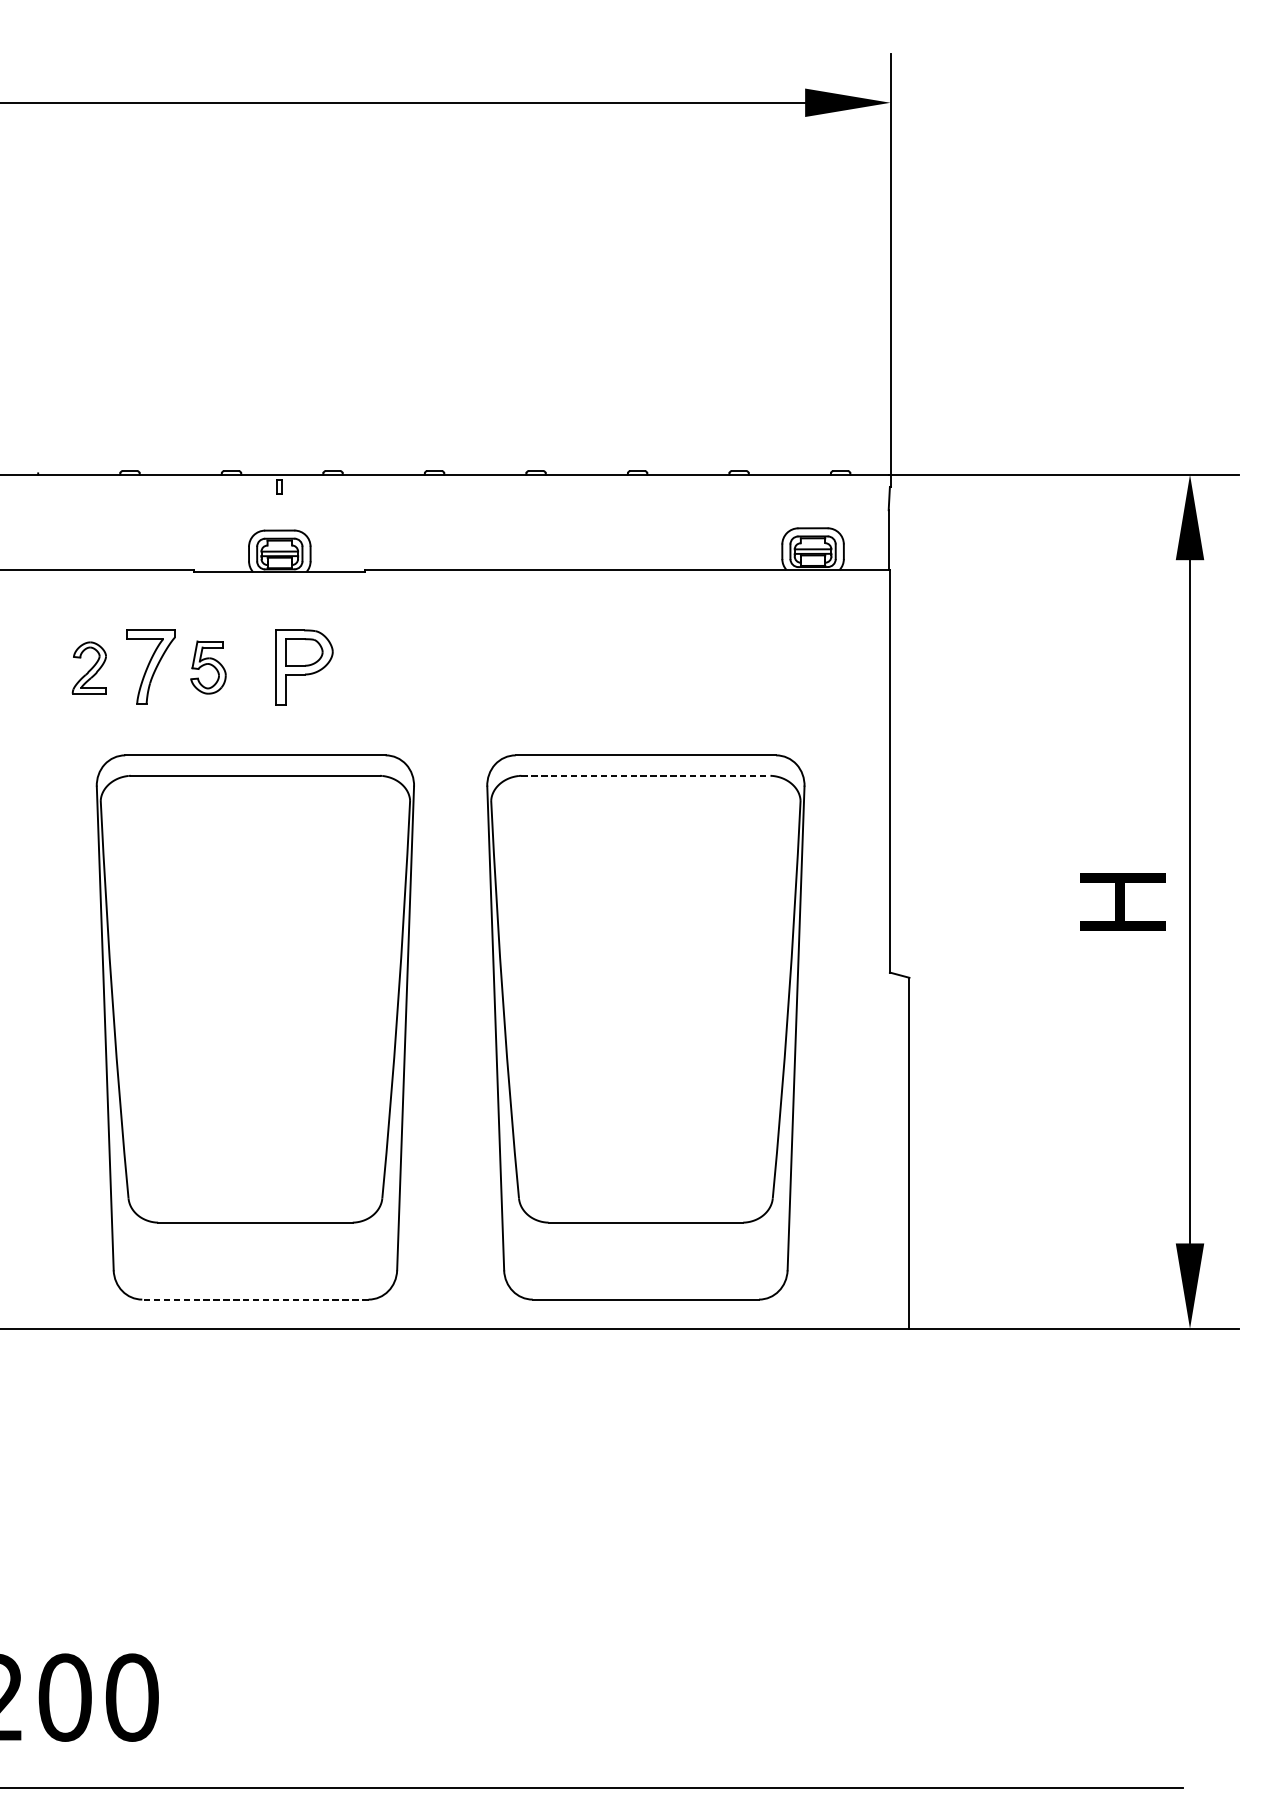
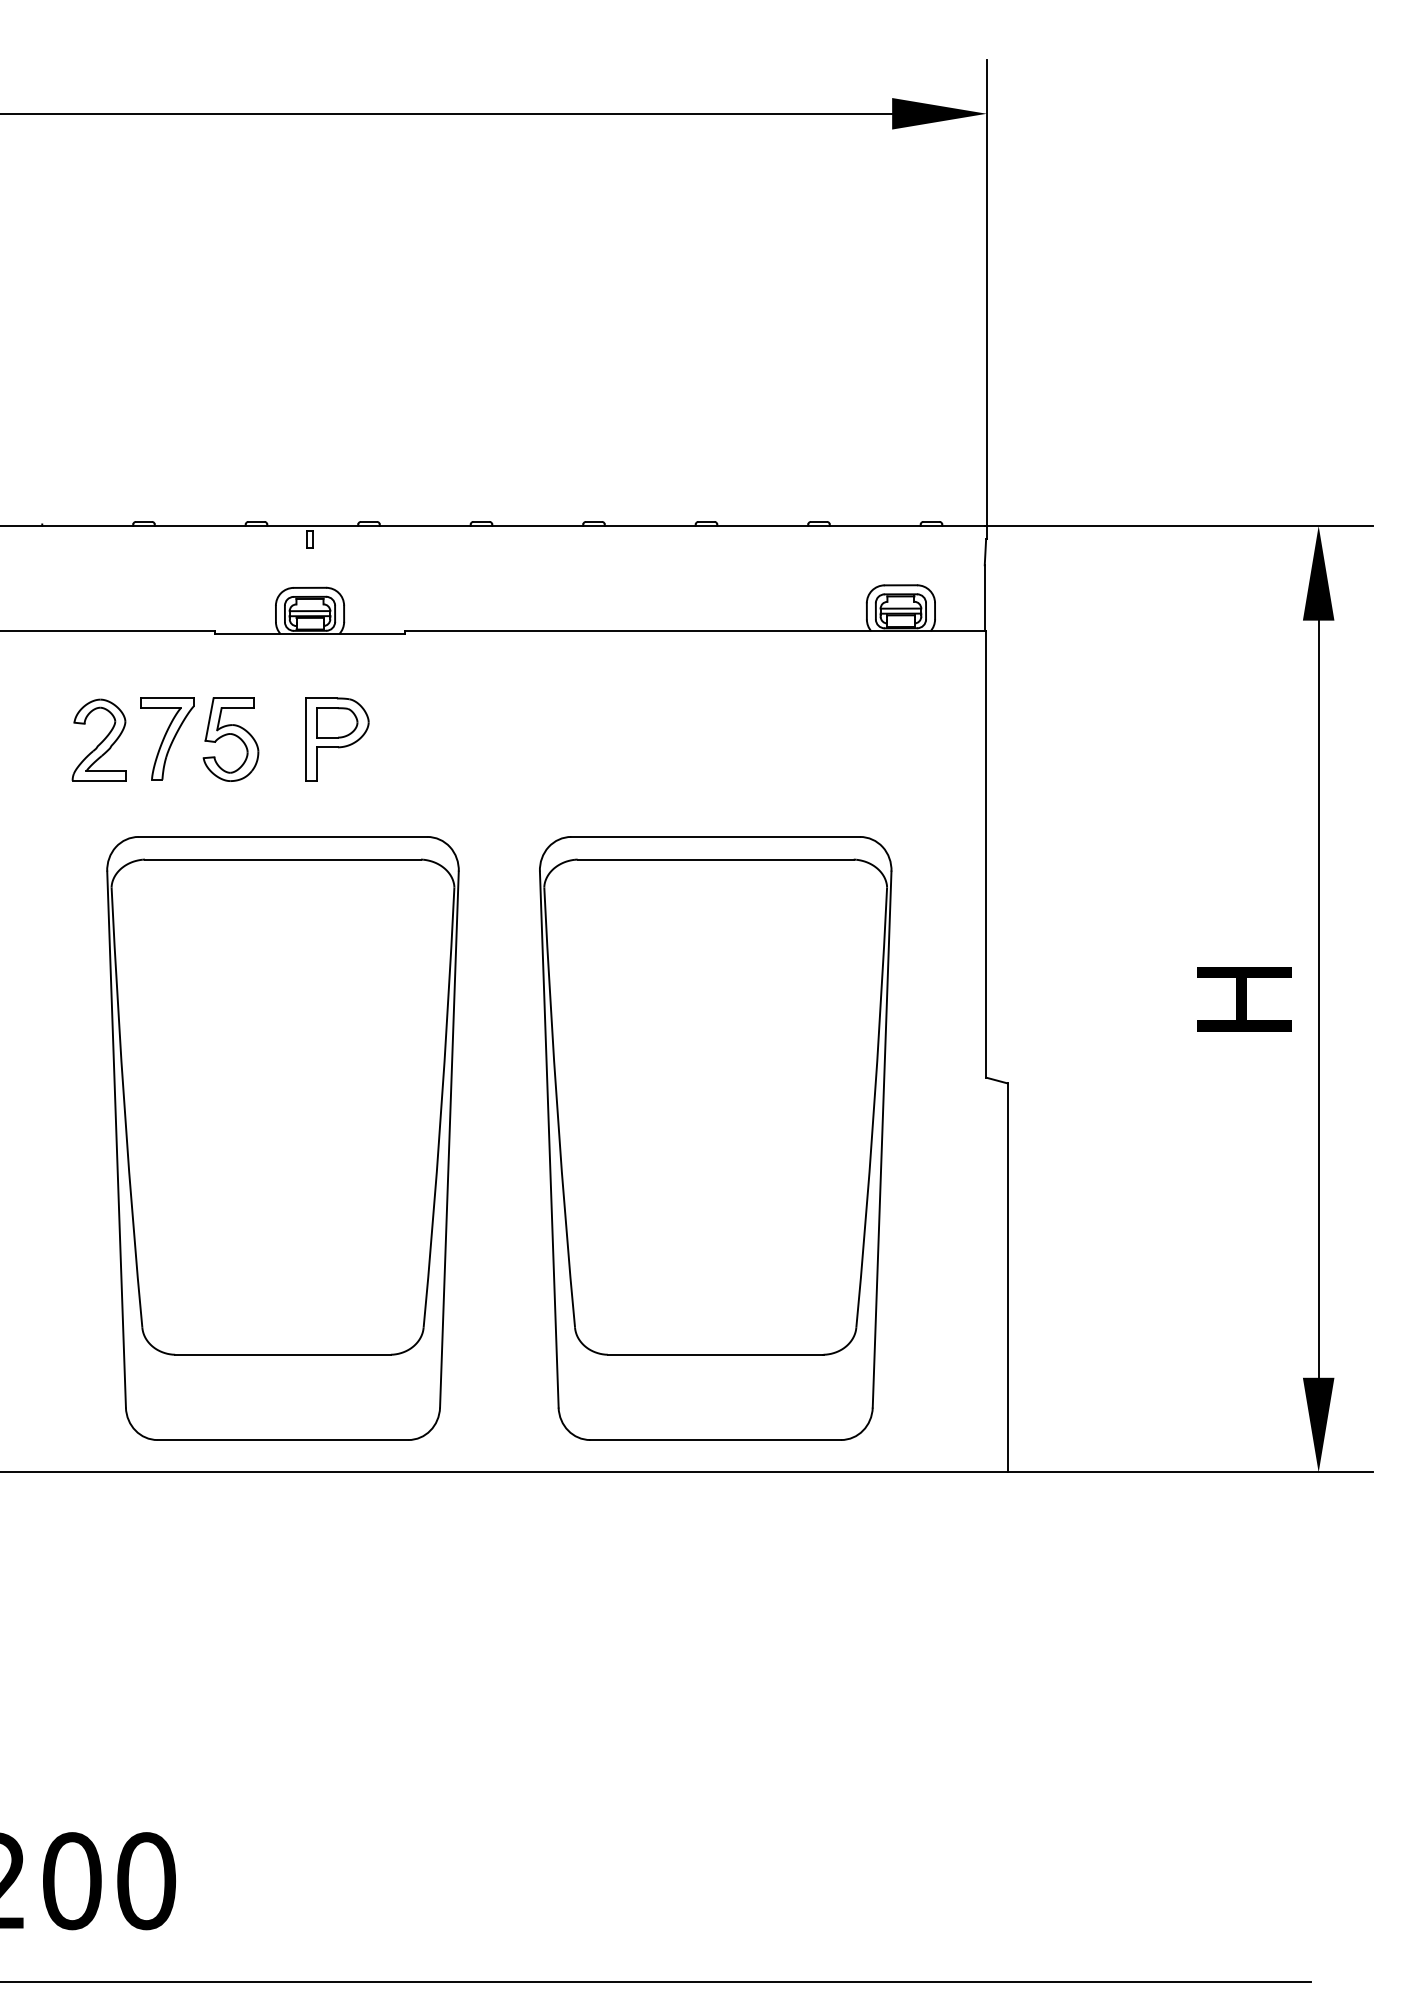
part: (88, 667) -> (98, 739), size x1.43
part: (208, 667) -> (230, 739), size x1.43
line: (646, 775) -> (716, 859), dashed -> solid
line: (254, 1300) -> (282, 1440), dashed -> solid

